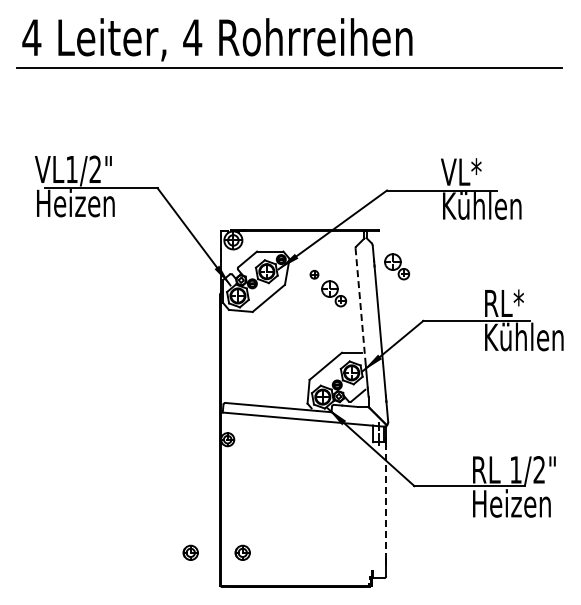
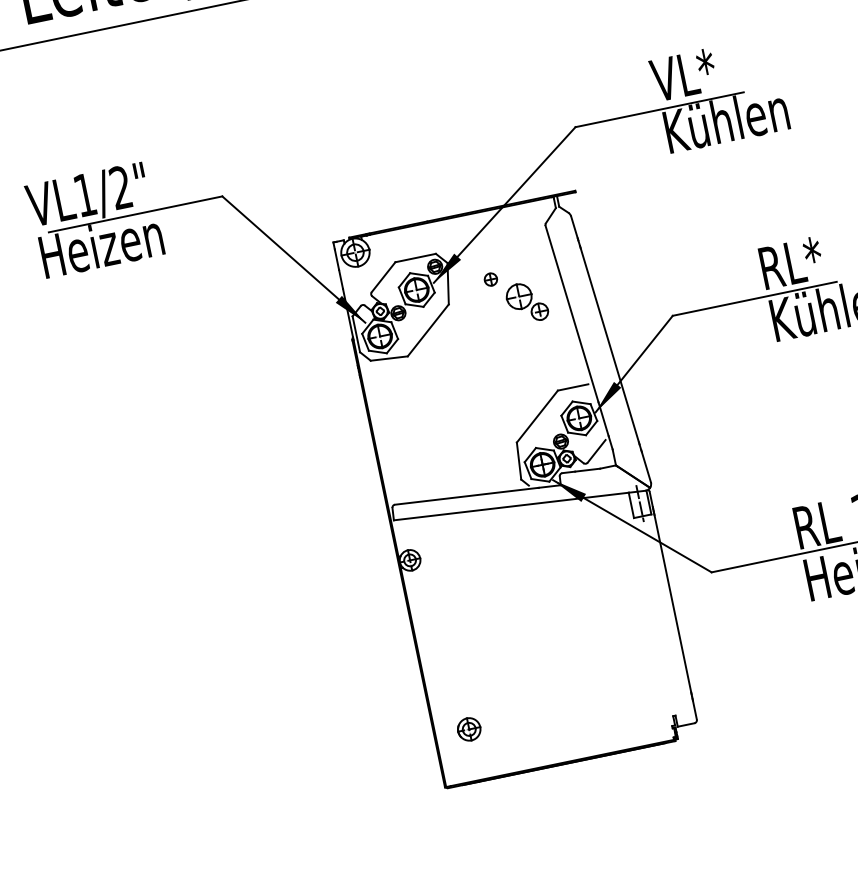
part: (397, 266) -> (615, 240), removed
line: (360, 306) -> (571, 313), dashed -> solid
line: (386, 500) -> (673, 603), dashed -> solid
part: (190, 552) -> (388, 745), removed

